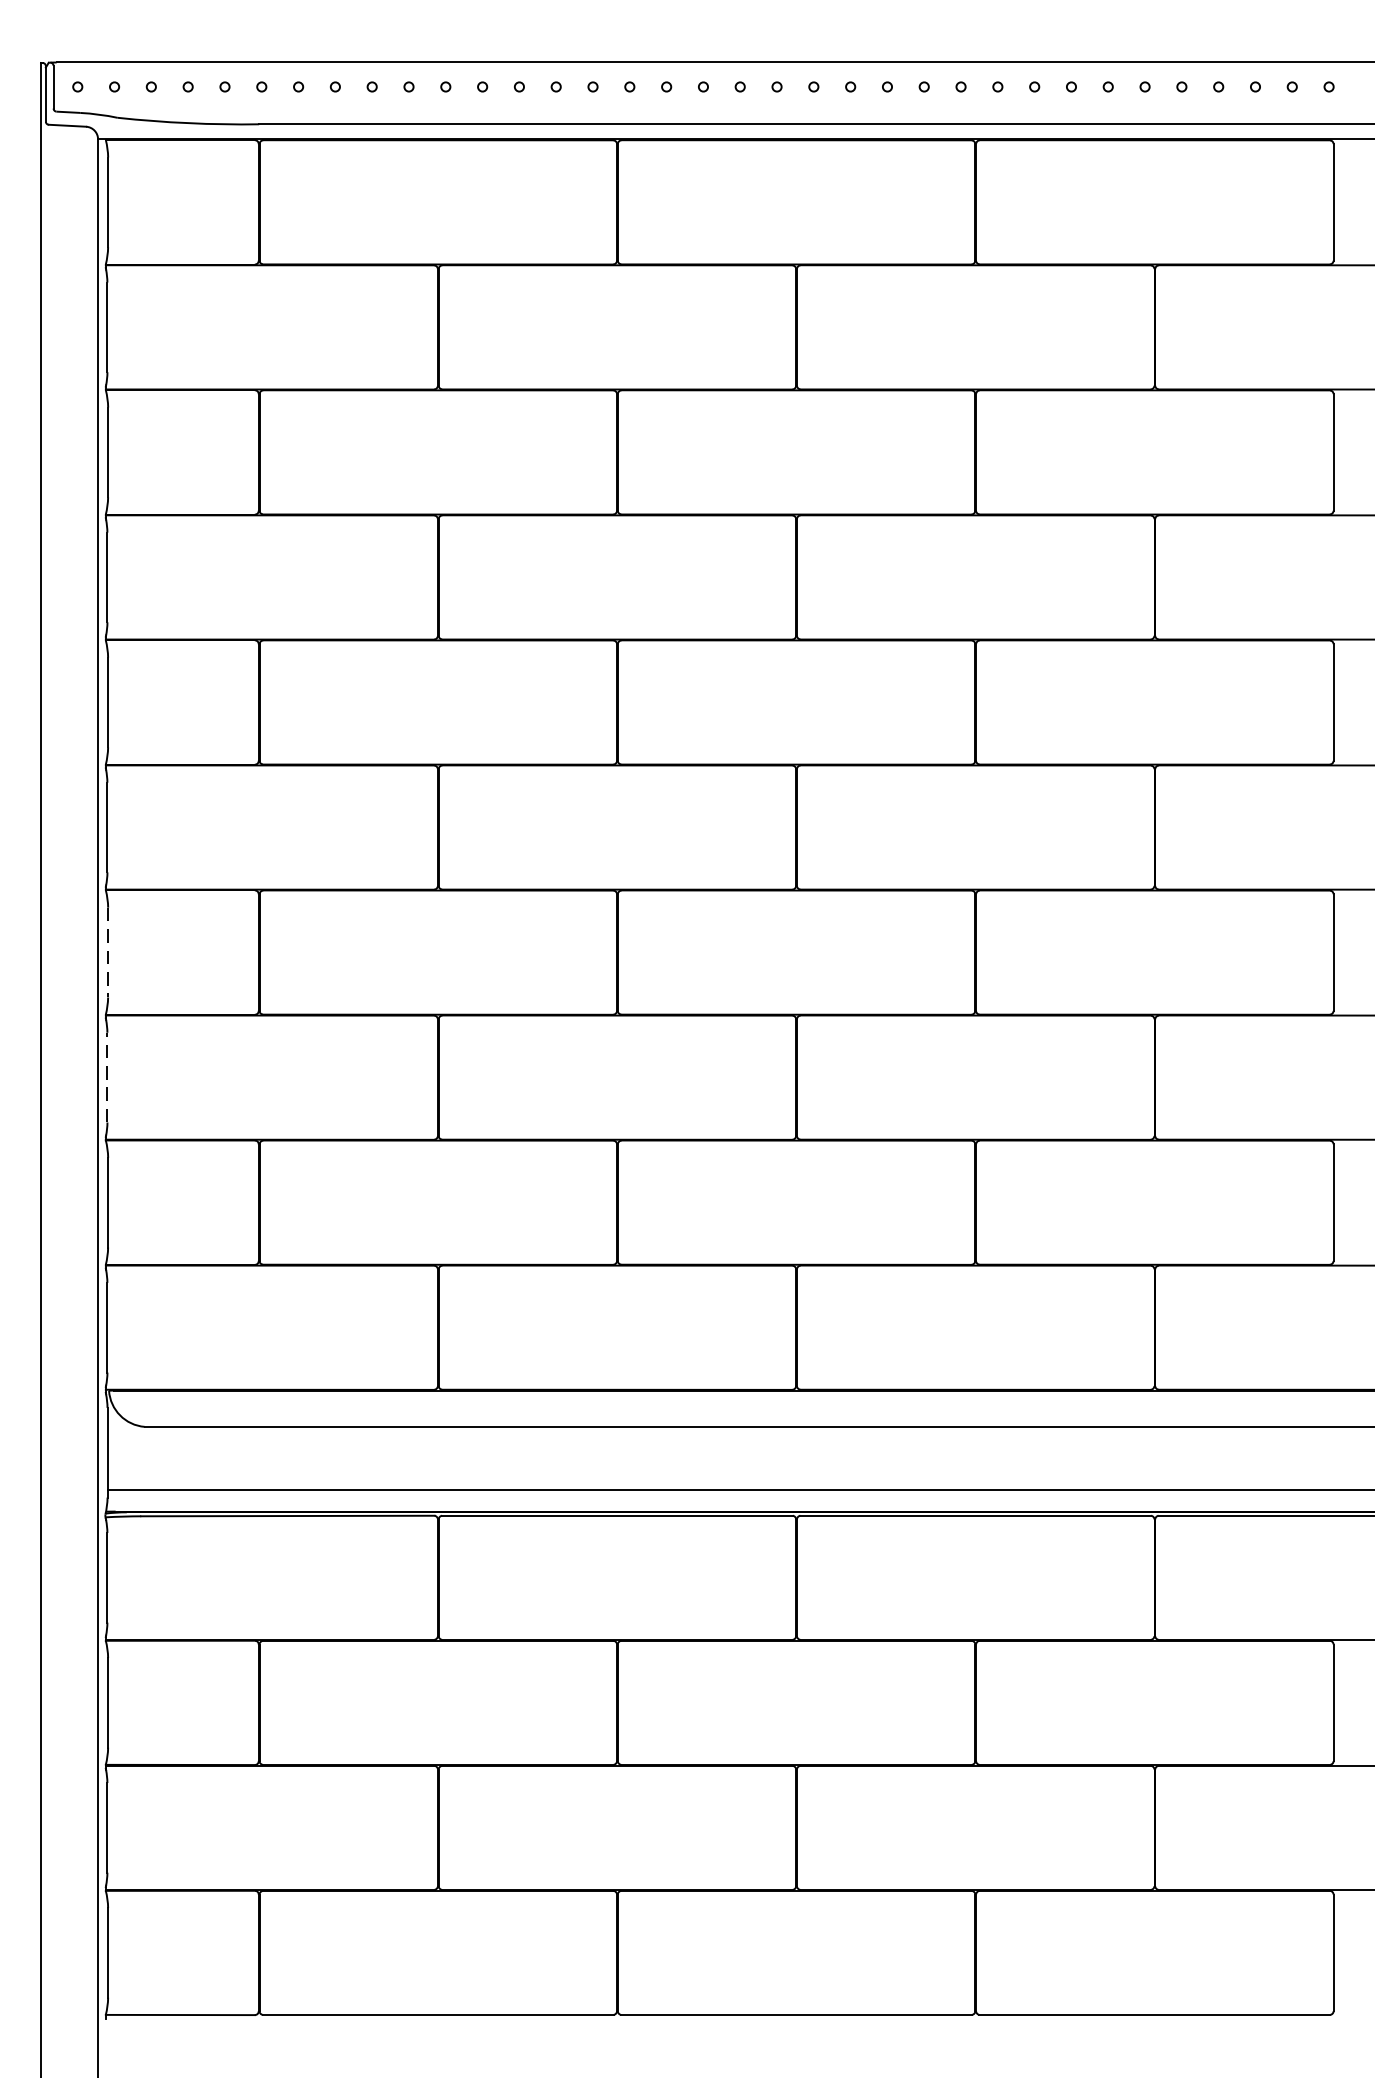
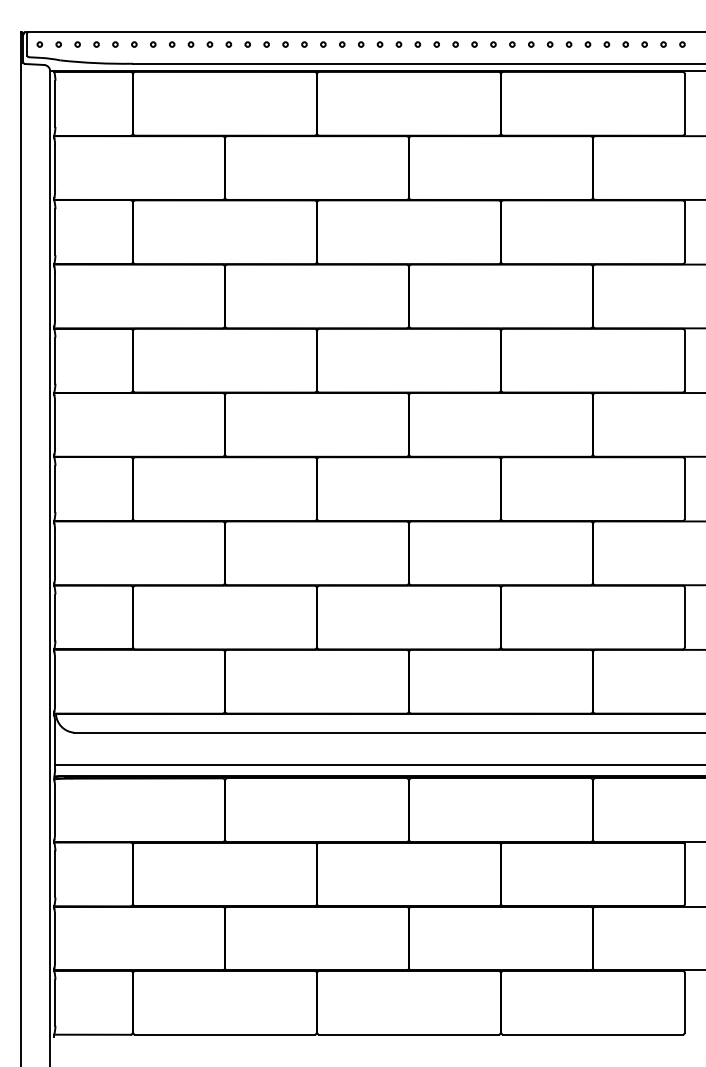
line: (108, 953) -> (55, 489), dashed -> solid
line: (108, 1075) -> (55, 552), dashed -> solid

